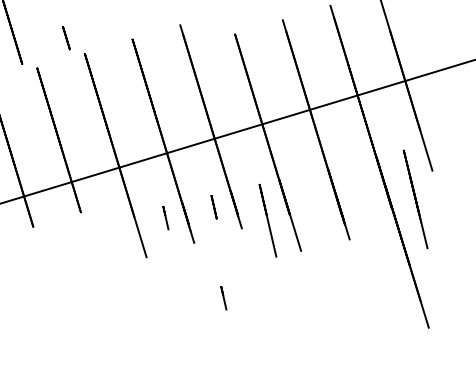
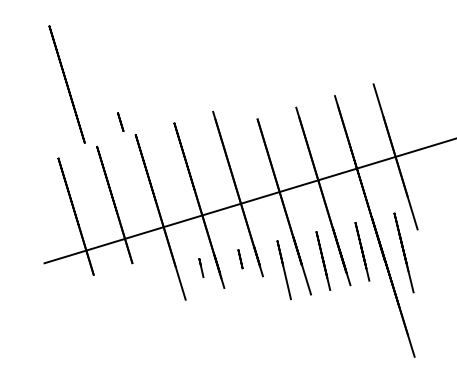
line: (364, 197) -> (362, 251), added
line: (316, 208) -> (323, 260), added
line: (223, 297) -> (248, 332), removed

